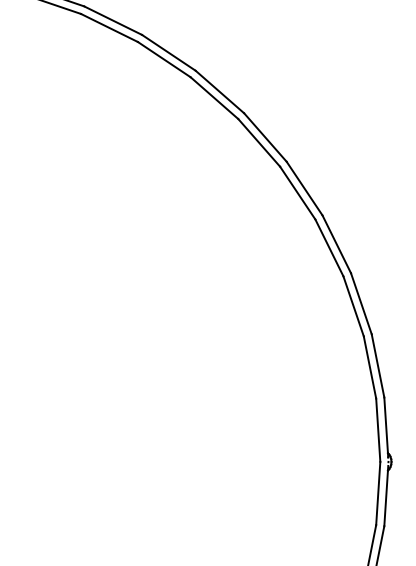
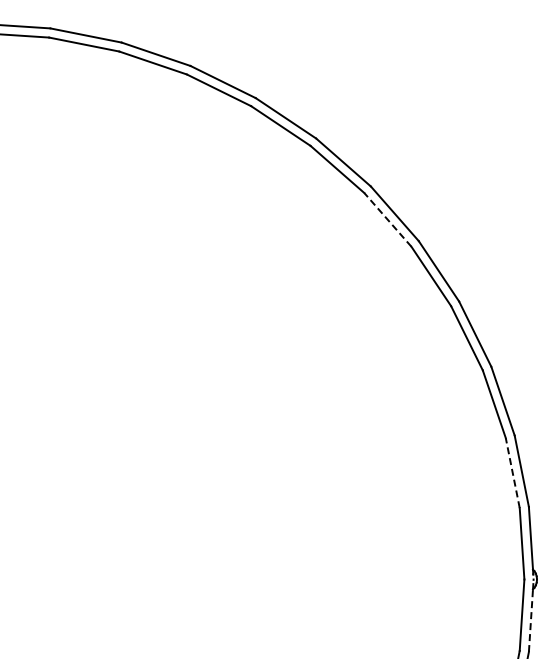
line: (258, 142) -> (387, 219), solid -> dashed
line: (369, 367) -> (512, 473), solid -> dashed
line: (385, 498) -> (530, 620), solid -> dashed

